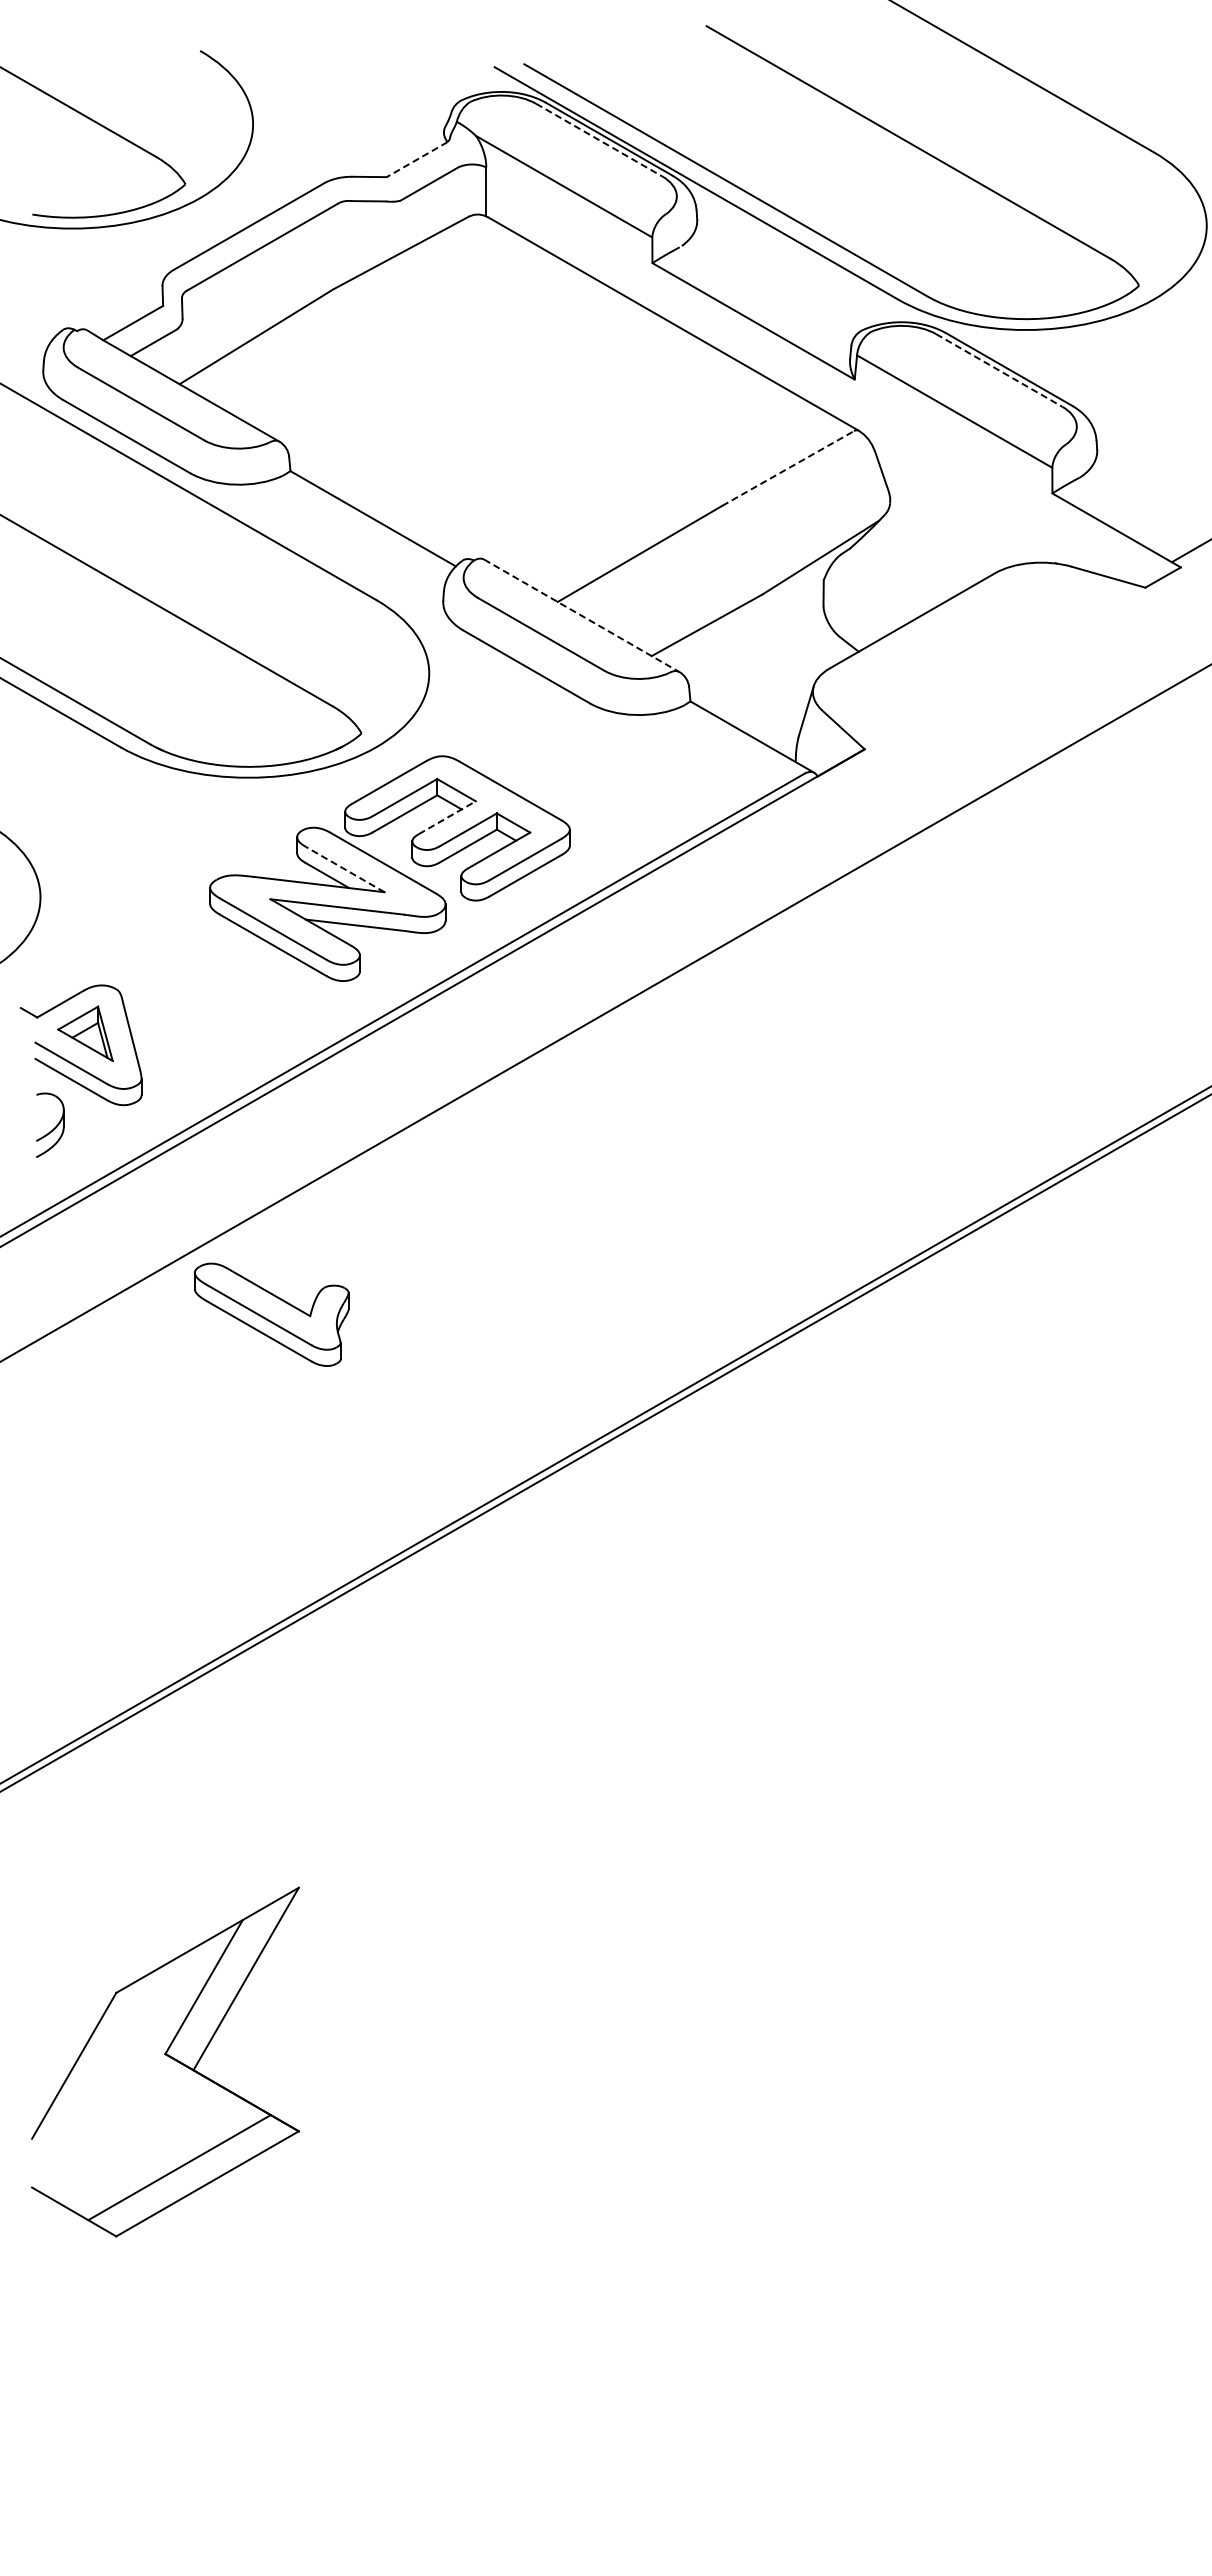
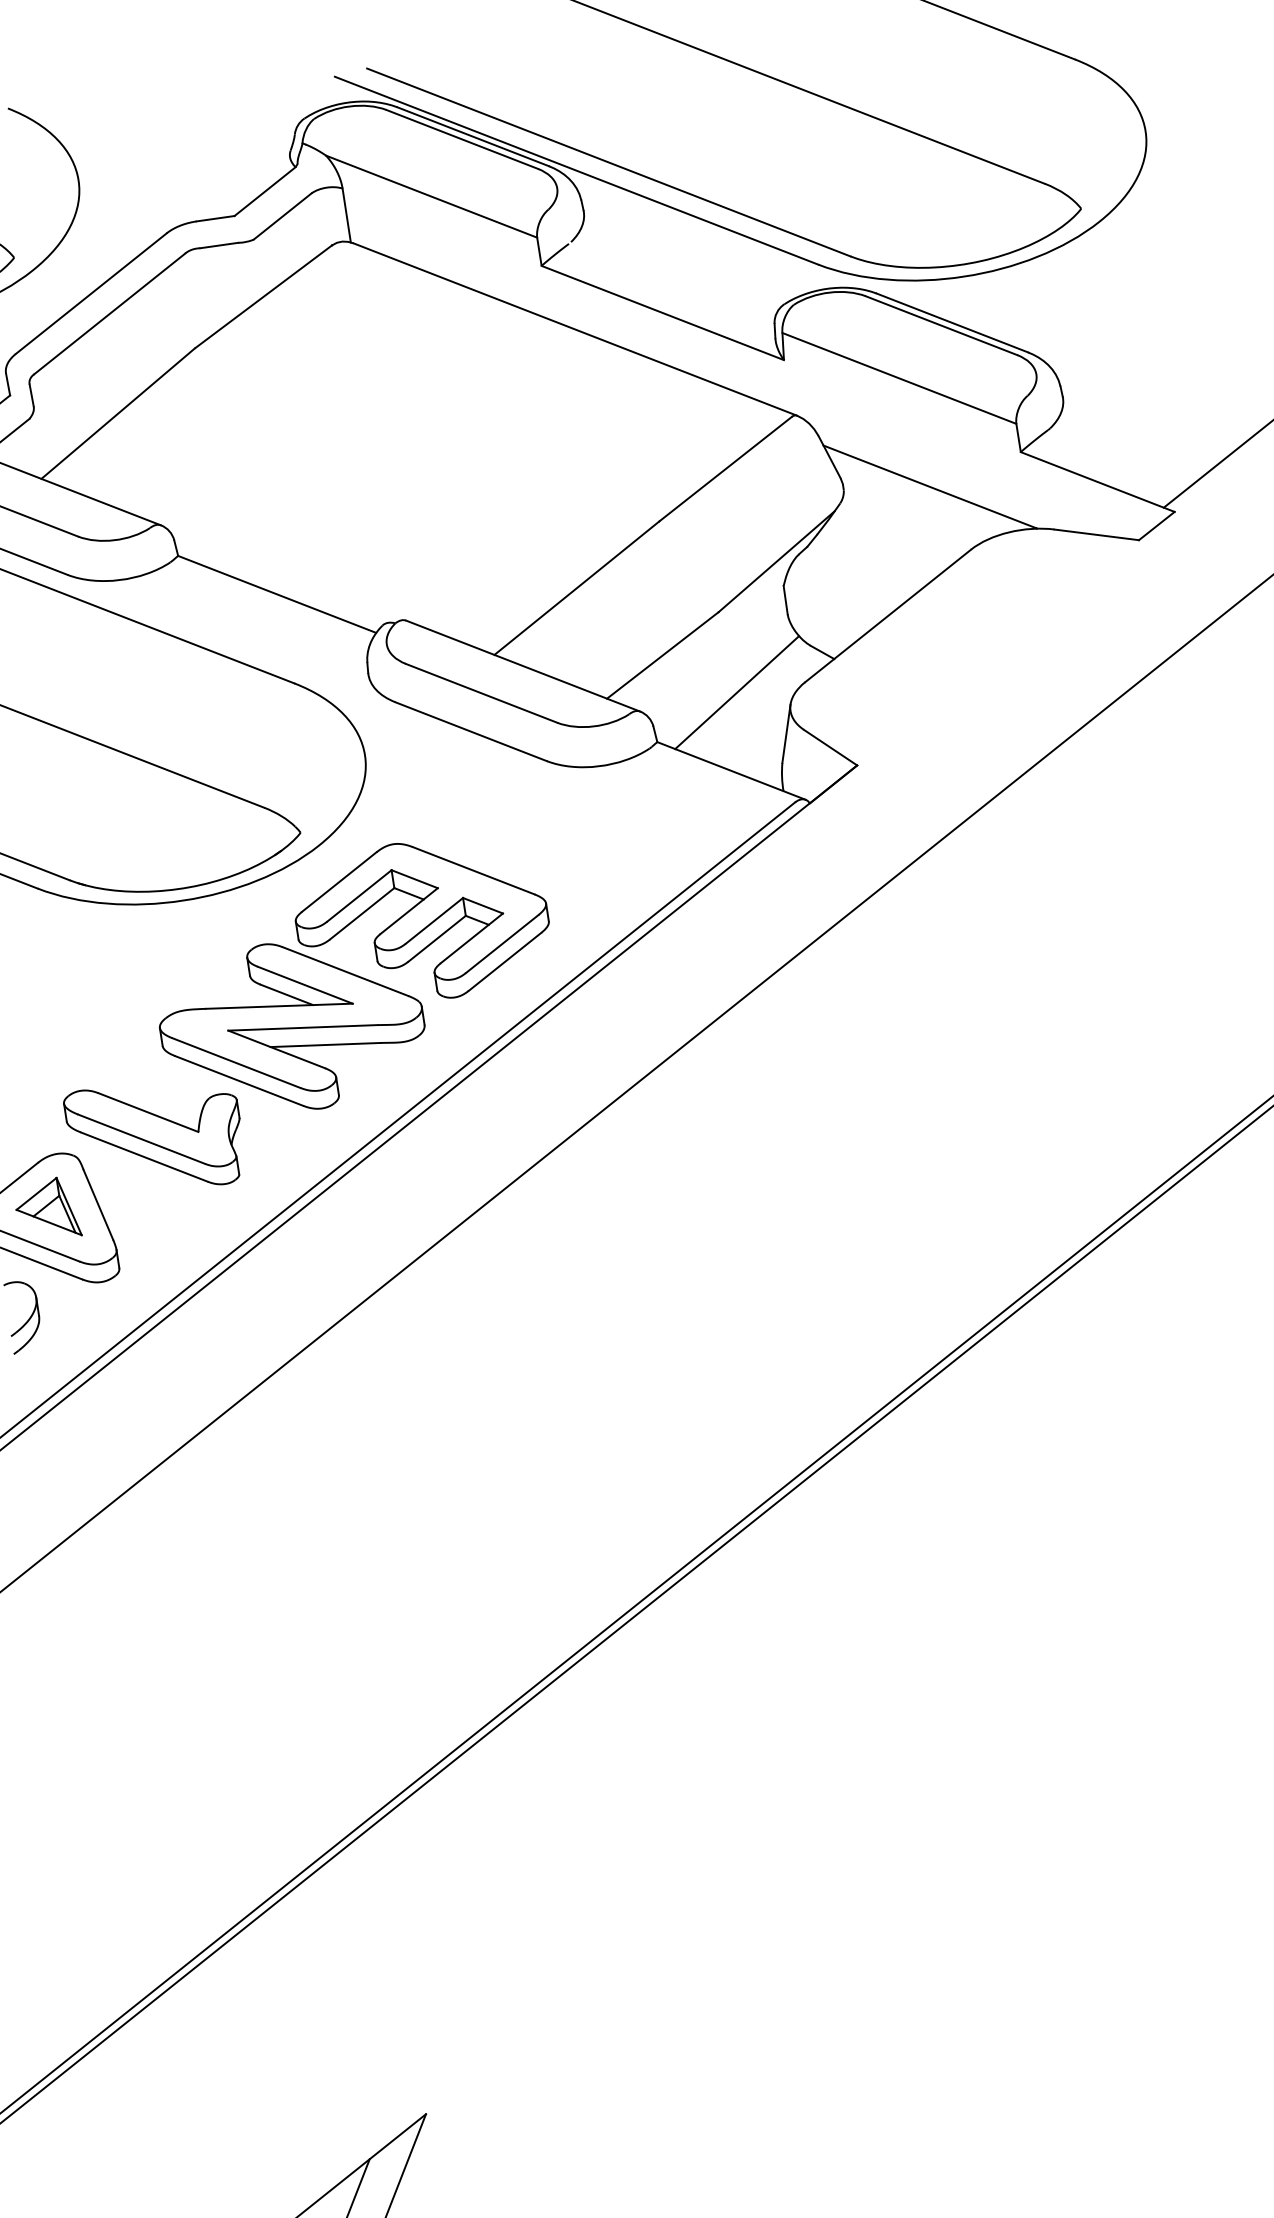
line: (599, 140) -> (462, 139), dashed -> solid
line: (416, 159) -> (264, 191), dashed -> solid
line: (999, 370) -> (941, 325), dashed -> solid
line: (788, 468) -> (726, 469), dashed -> solid
line: (966, 511) -> (929, 486), added
line: (581, 615) -> (522, 665), dashed -> solid
line: (767, 668) -> (736, 692), added
line: (447, 817) -> (409, 910), dashed -> solid
line: (345, 869) -> (305, 985), dashed -> solid
part: (271, 1314) -> (155, 1136), moved

